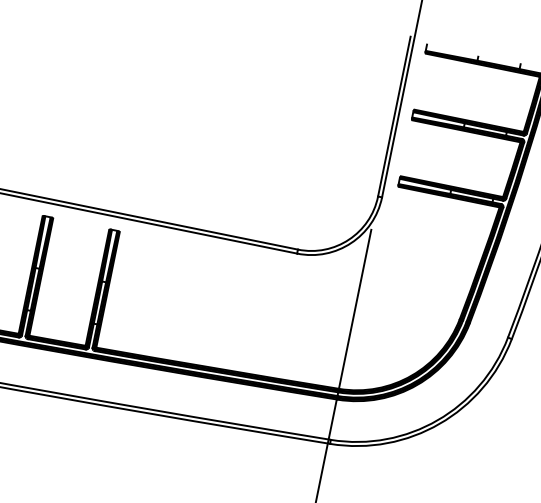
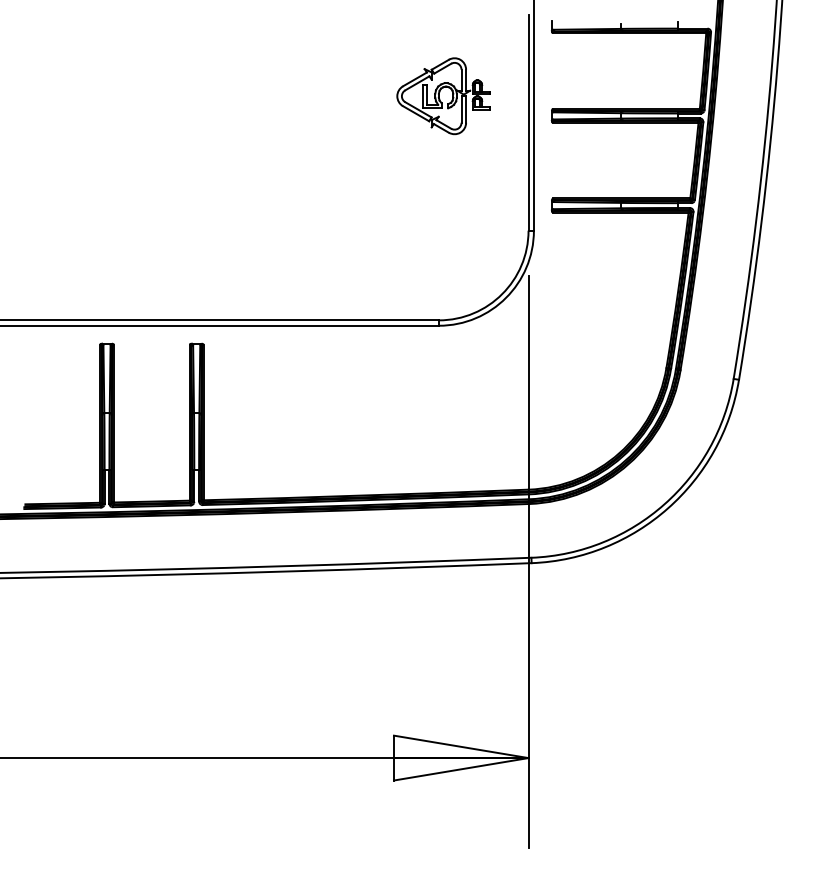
part: (335, 84) -> (443, 96), added

